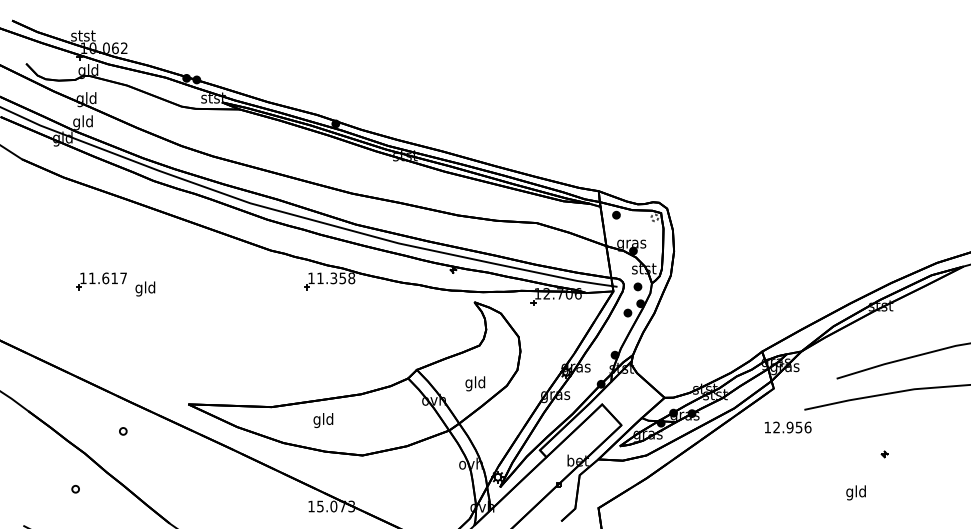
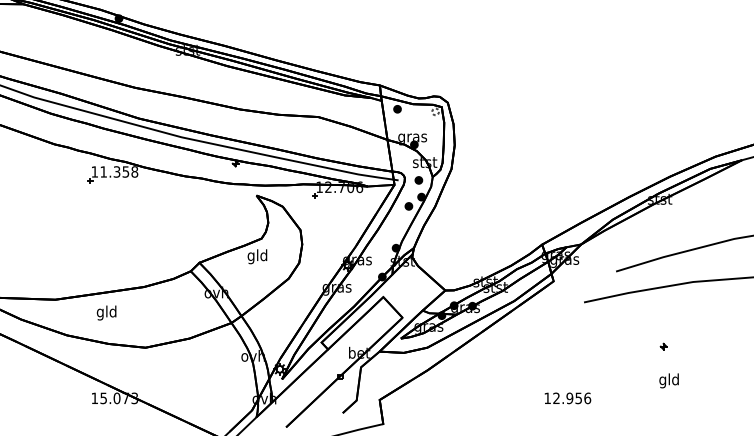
text: (475, 383) -> (257, 256), moved
text: (788, 427) -> (568, 398), moved
text: (855, 492) -> (668, 380), moved

